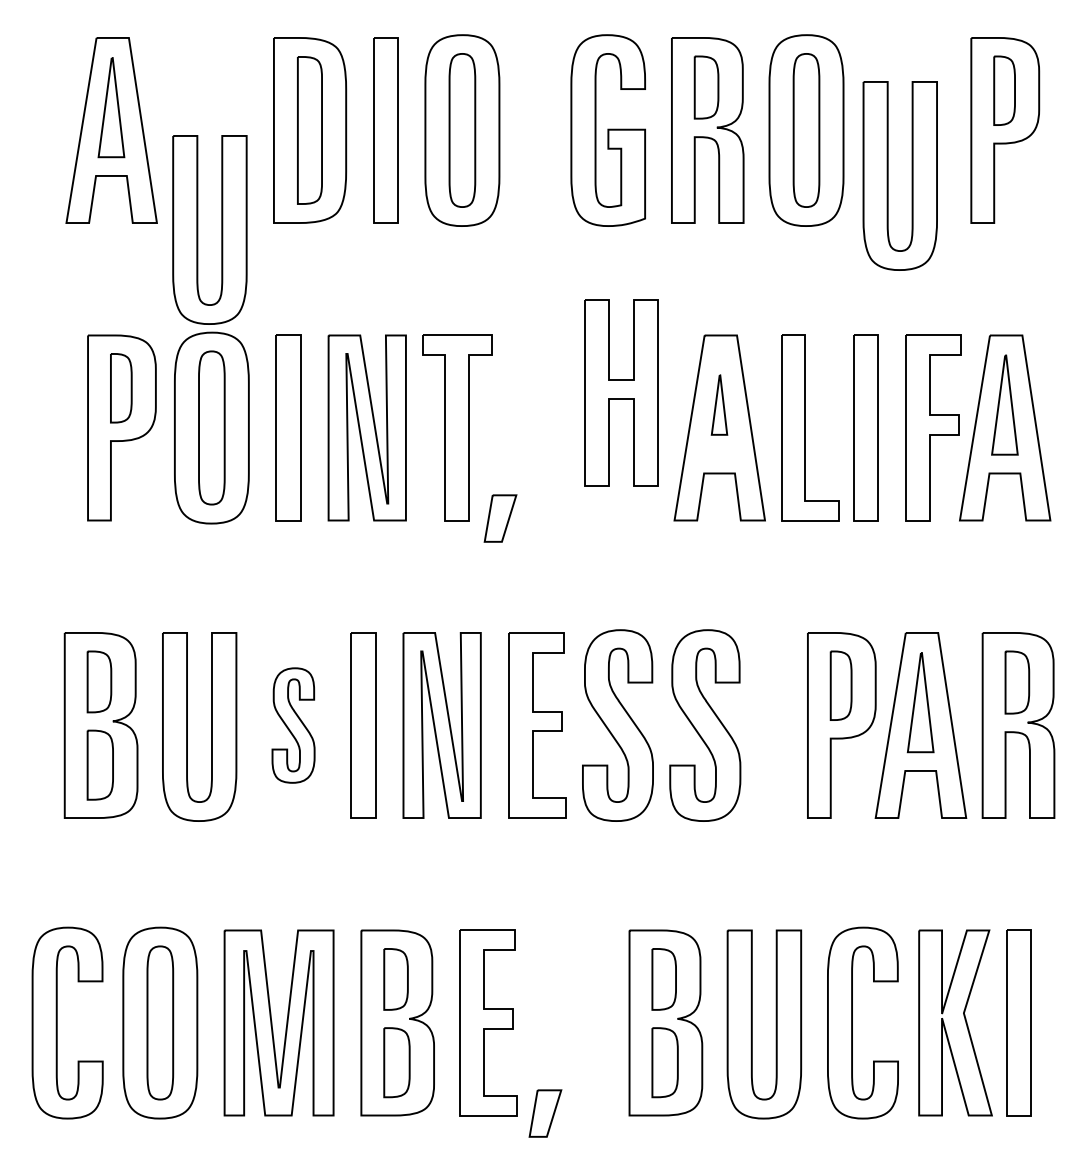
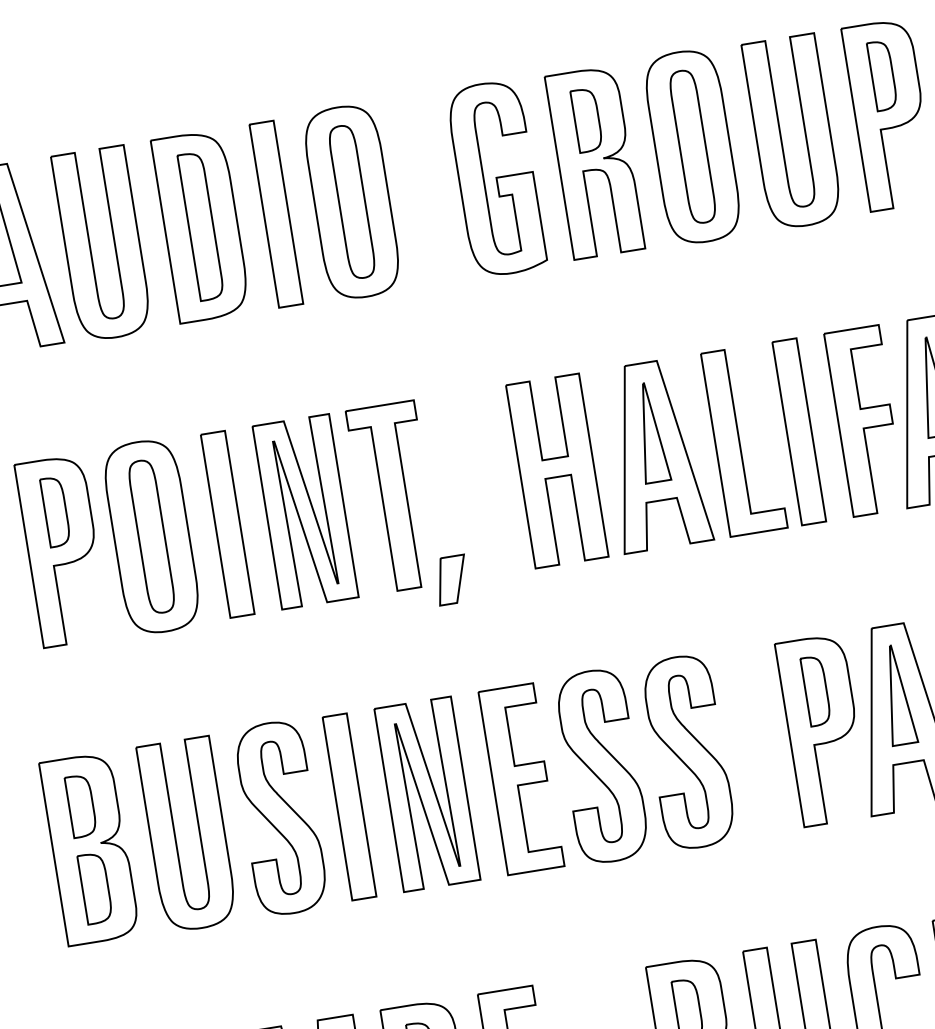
part: (888, 175) -> (781, 133), moved
part: (198, 229) -> (90, 245), moved
part: (621, 392) -> (557, 470), moved
part: (719, 404) -> (650, 432), size x1.67
part: (293, 725) -> (280, 818), size x1.67

